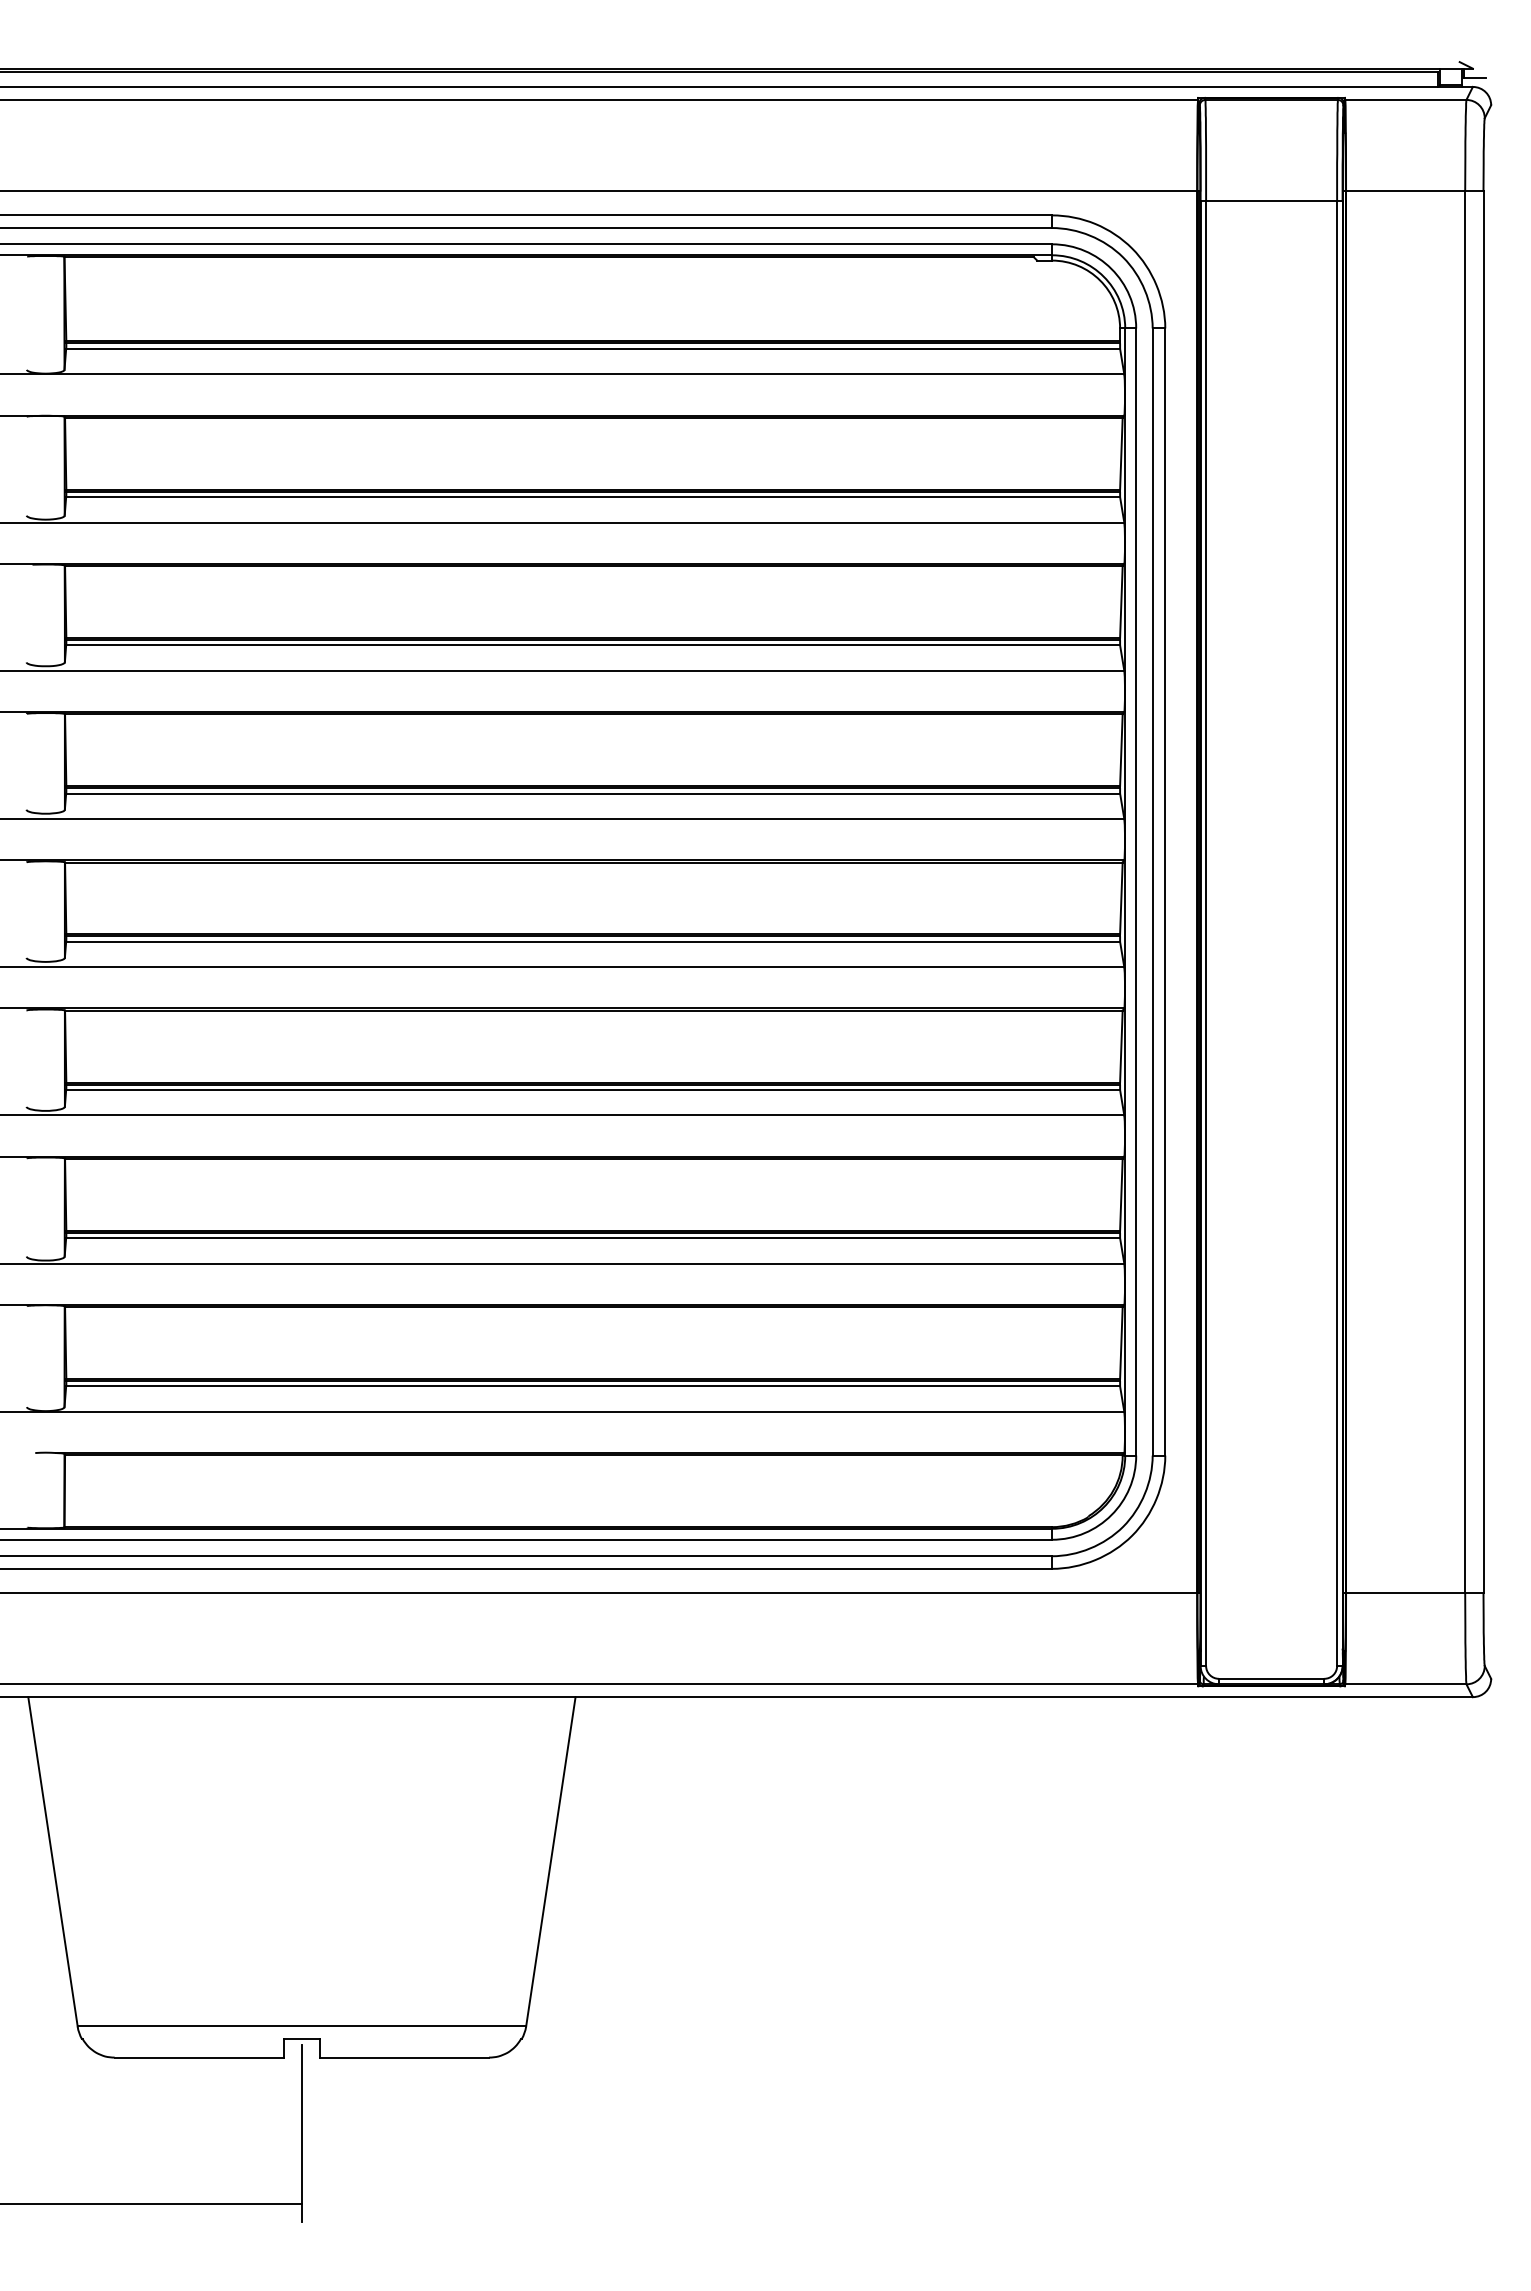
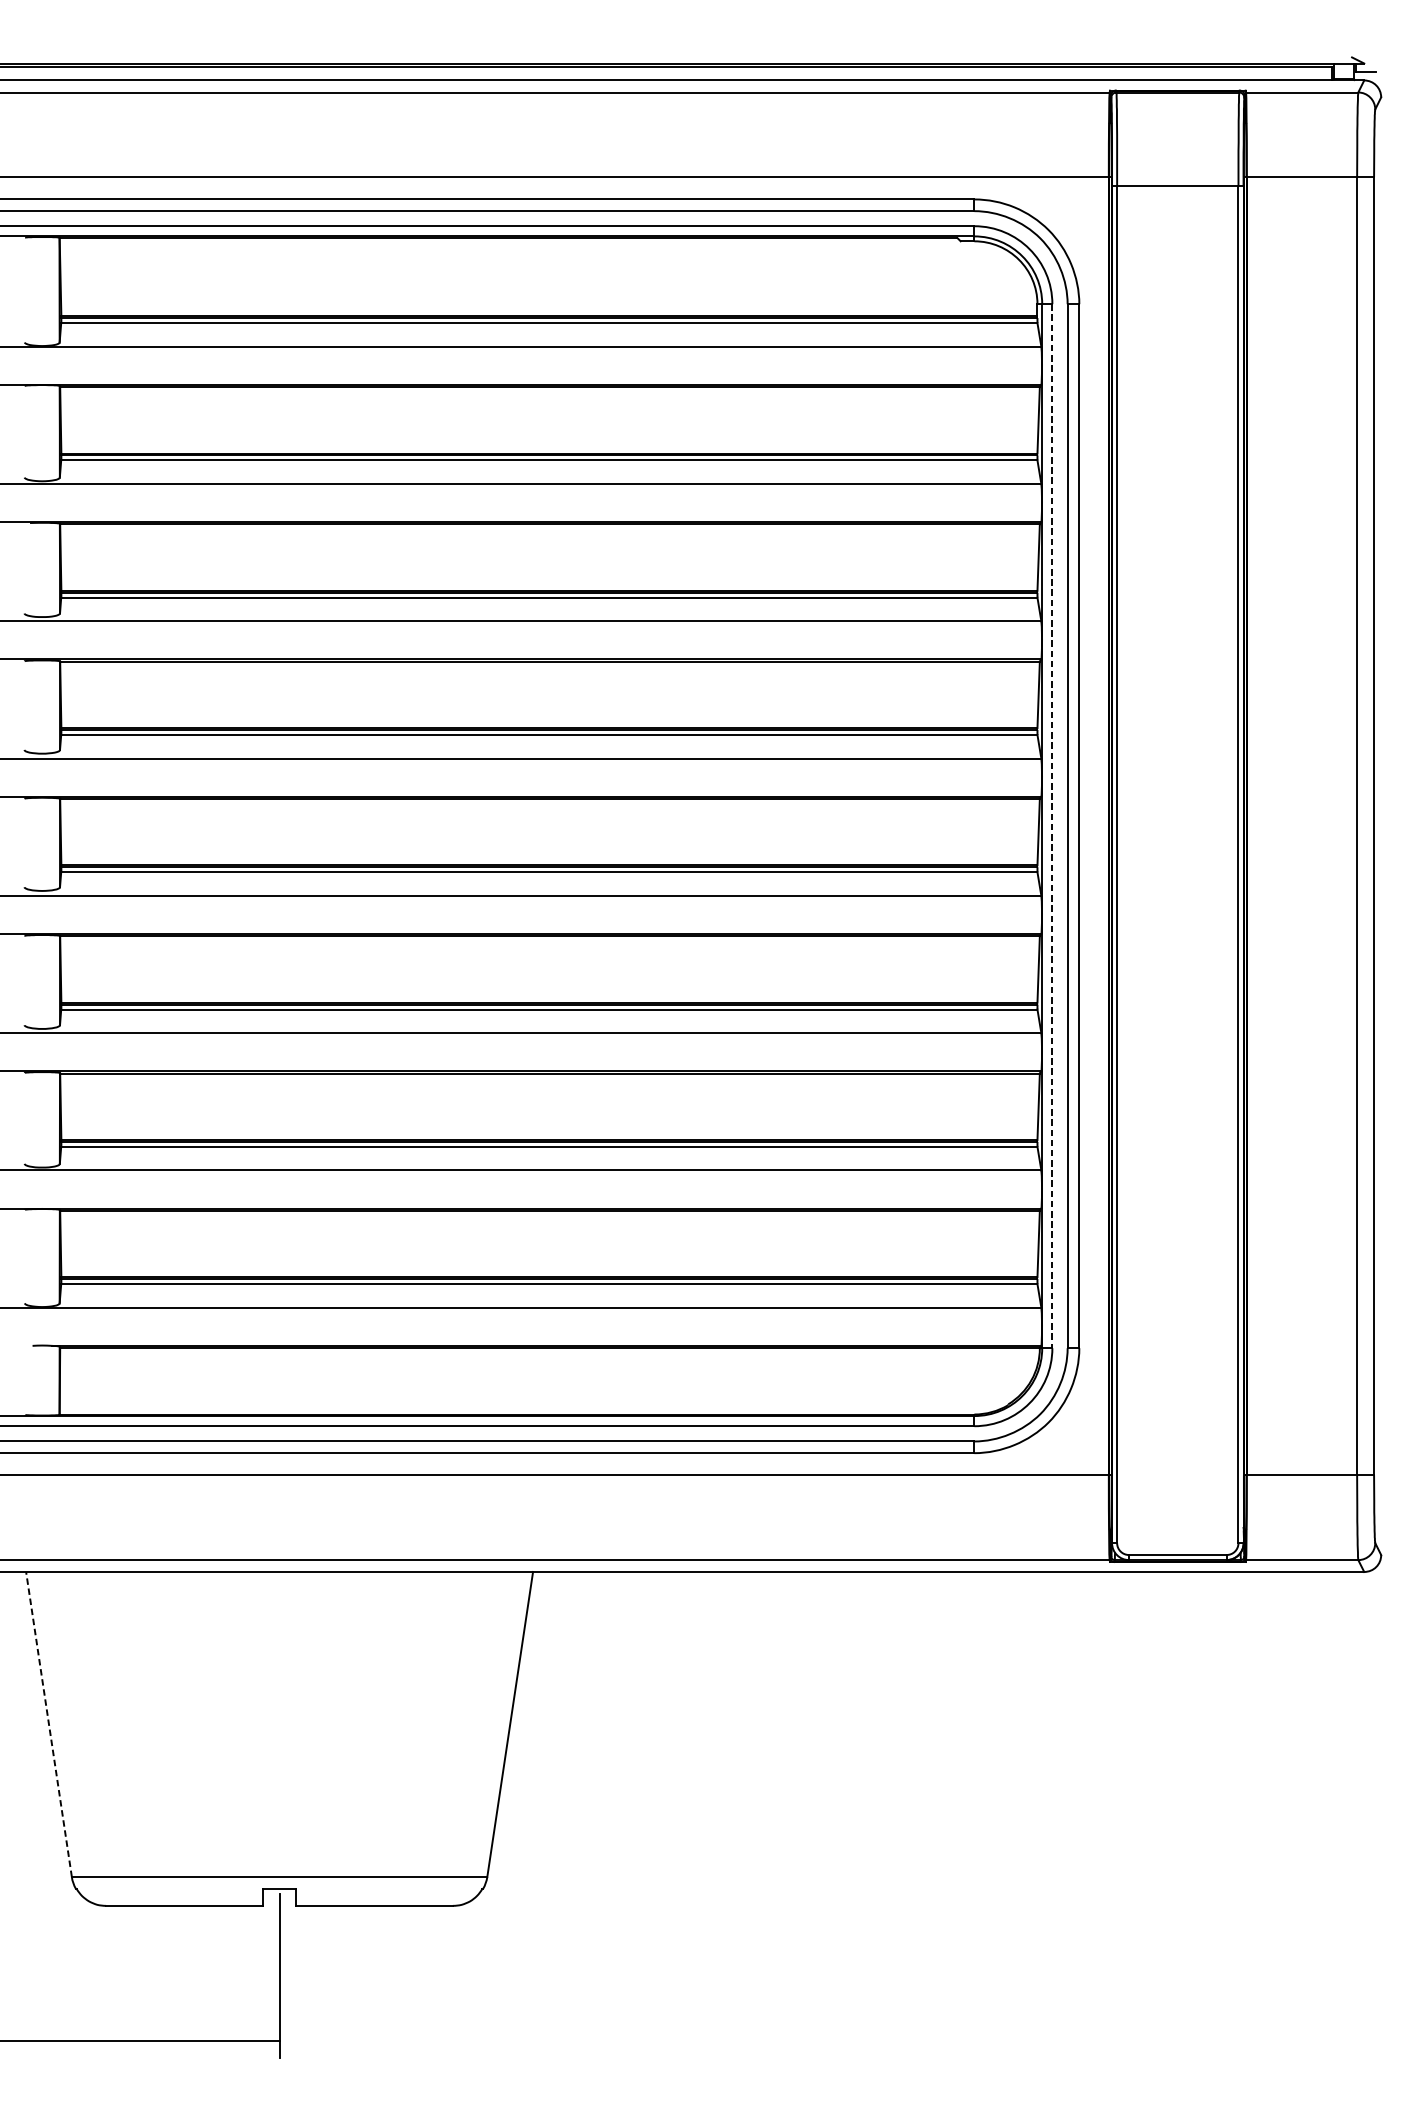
line: (1136, 892) -> (1052, 826), solid -> dashed
line: (53, 1861) -> (49, 1724), solid -> dashed

